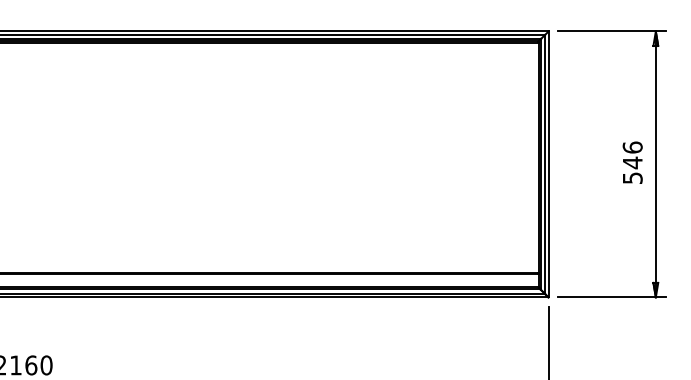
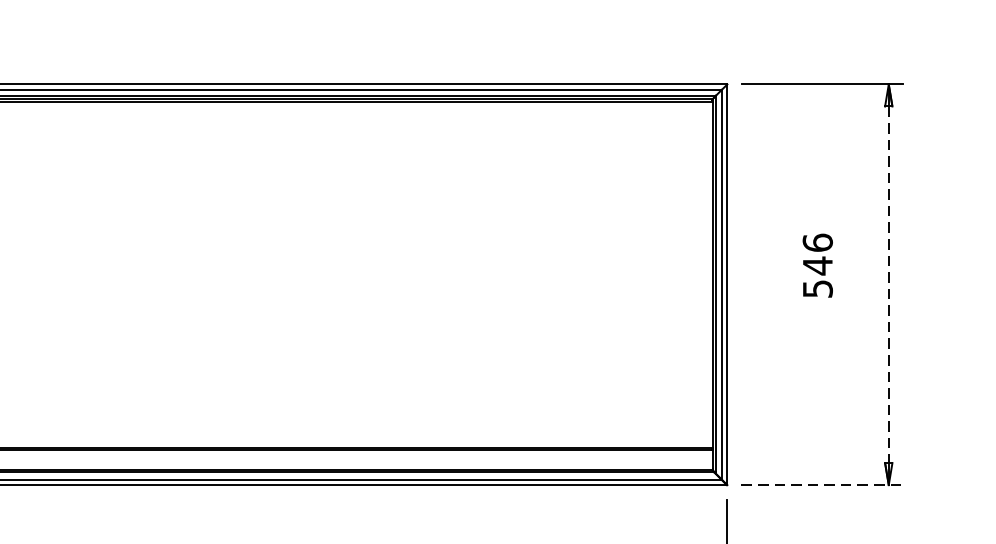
text: (632, 162) -> (817, 265), moved
line: (655, 164) -> (888, 284), solid -> dashed
line: (611, 297) -> (821, 485), solid -> dashed

